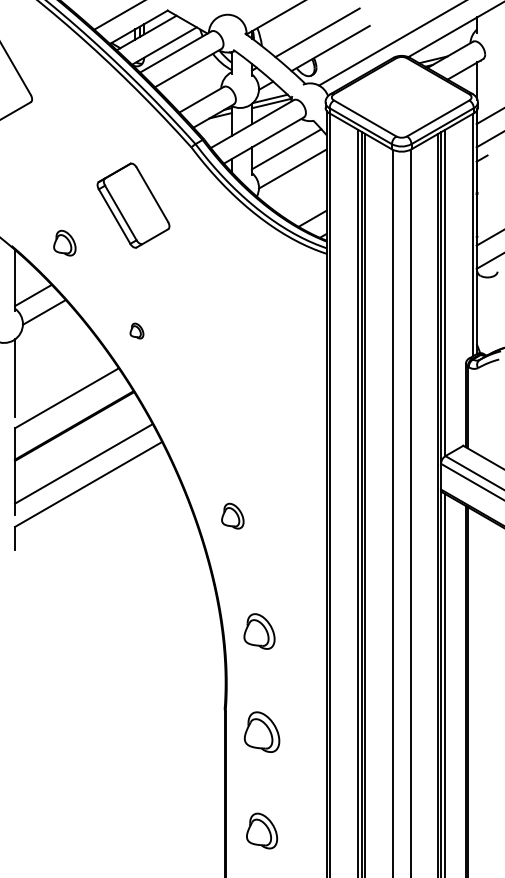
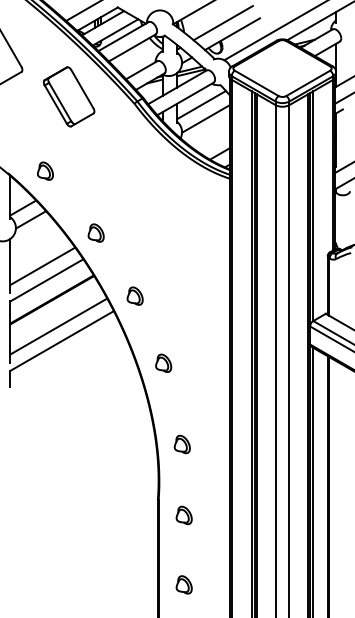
part: (133, 205) -> (69, 96), moved
part: (136, 330) -> (95, 232), size x1.67
line: (61, 378) -> (43, 266), added
part: (191, 420) -> (134, 295), added
part: (258, 631) -> (181, 444), size x0.71
part: (261, 732) -> (183, 515), size x0.62
part: (261, 830) -> (183, 584), size x0.71

